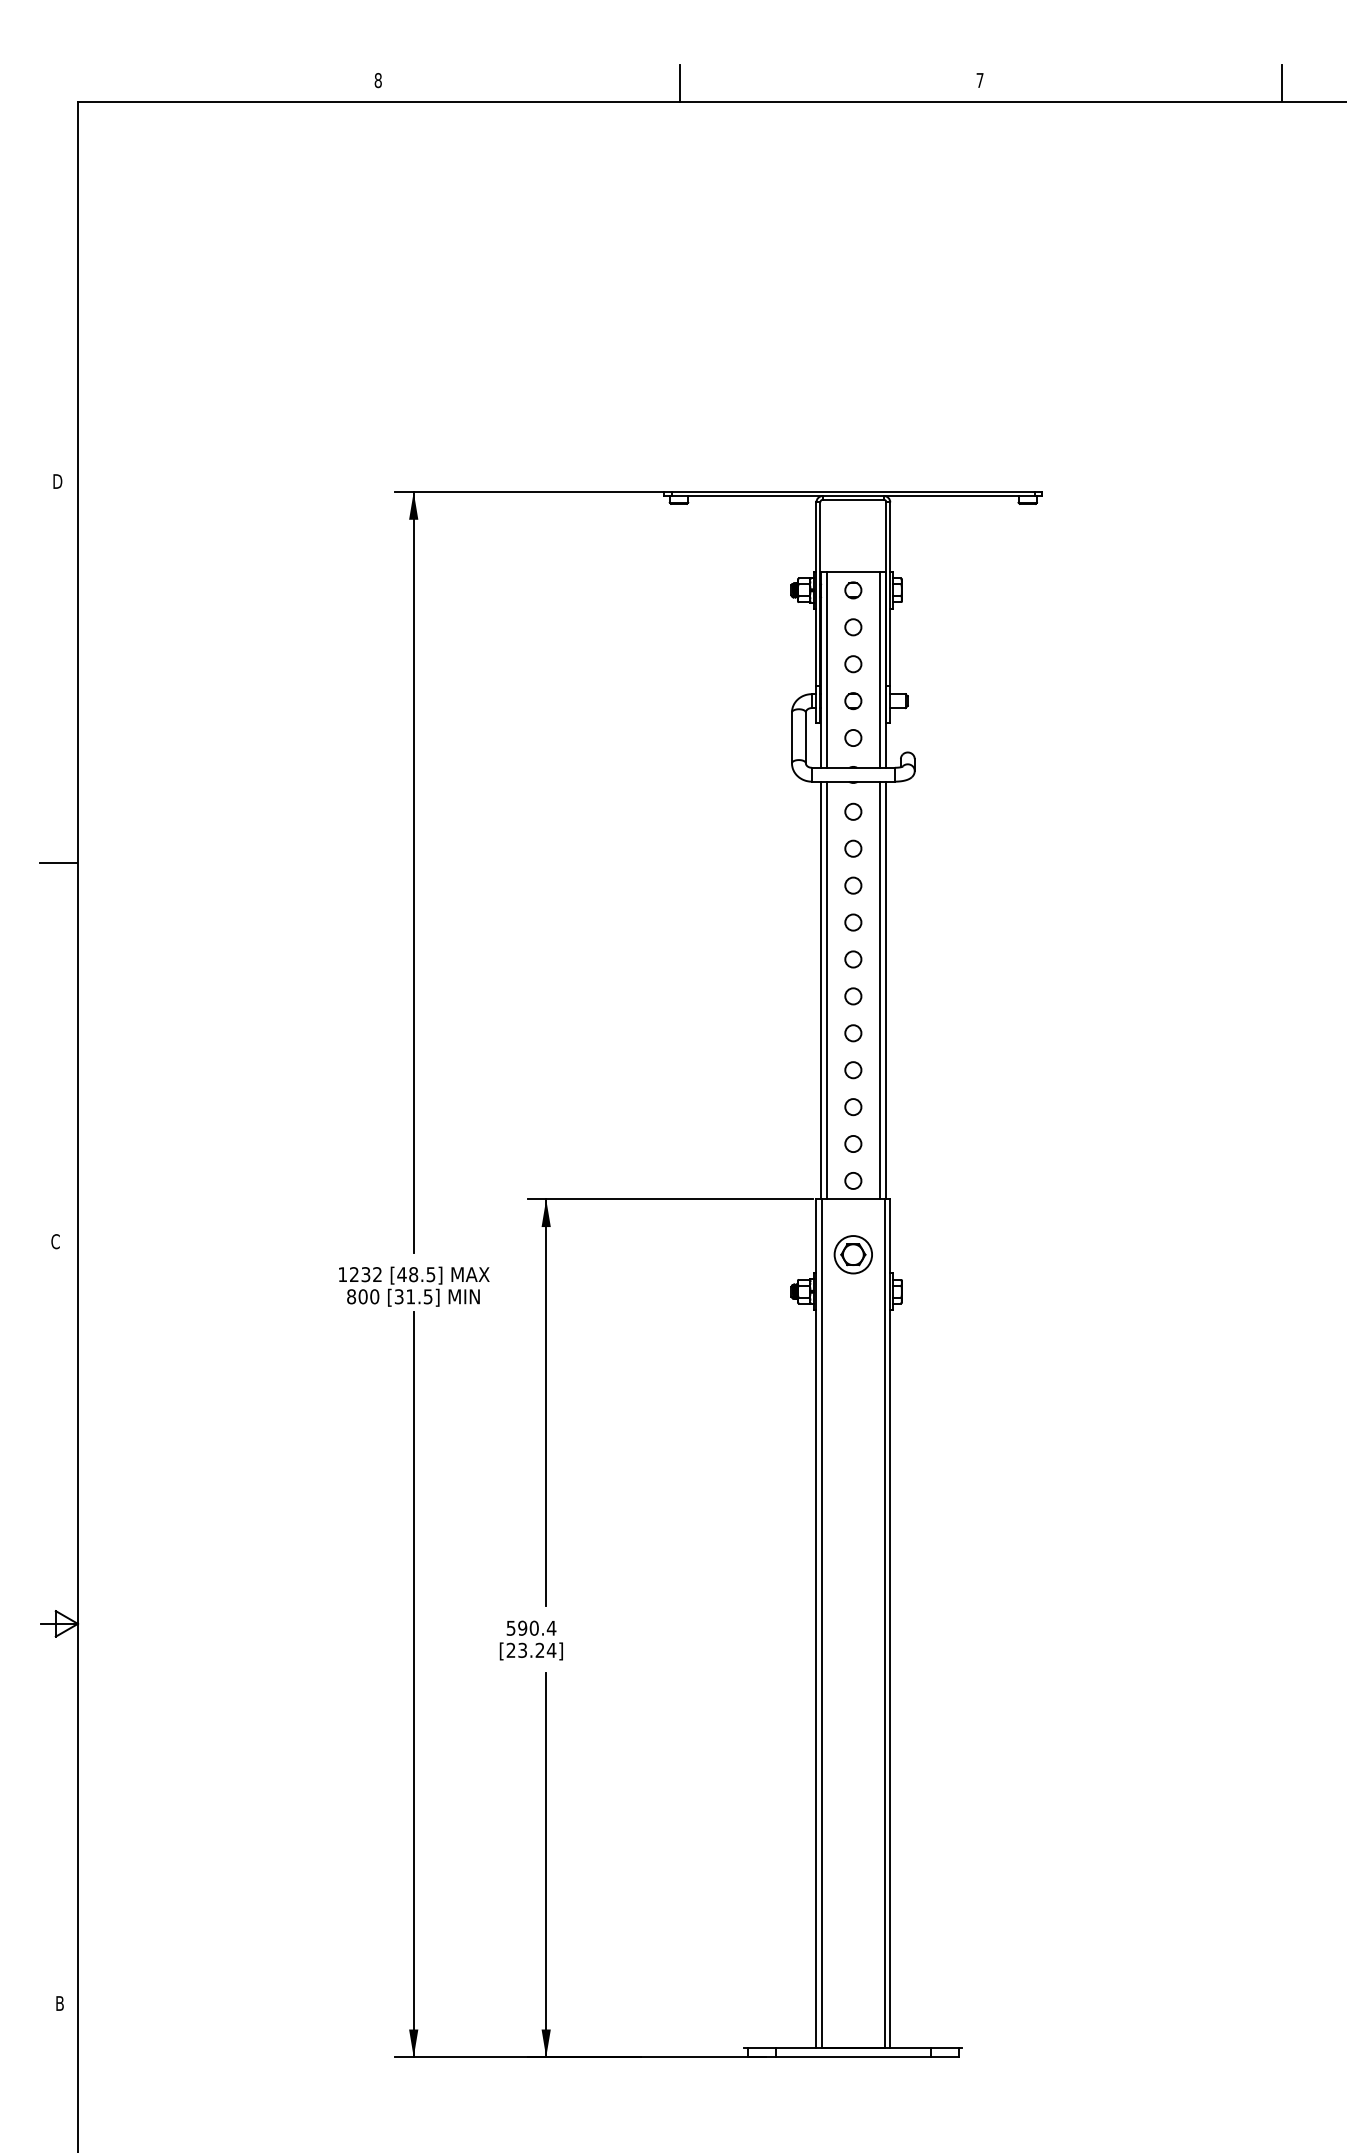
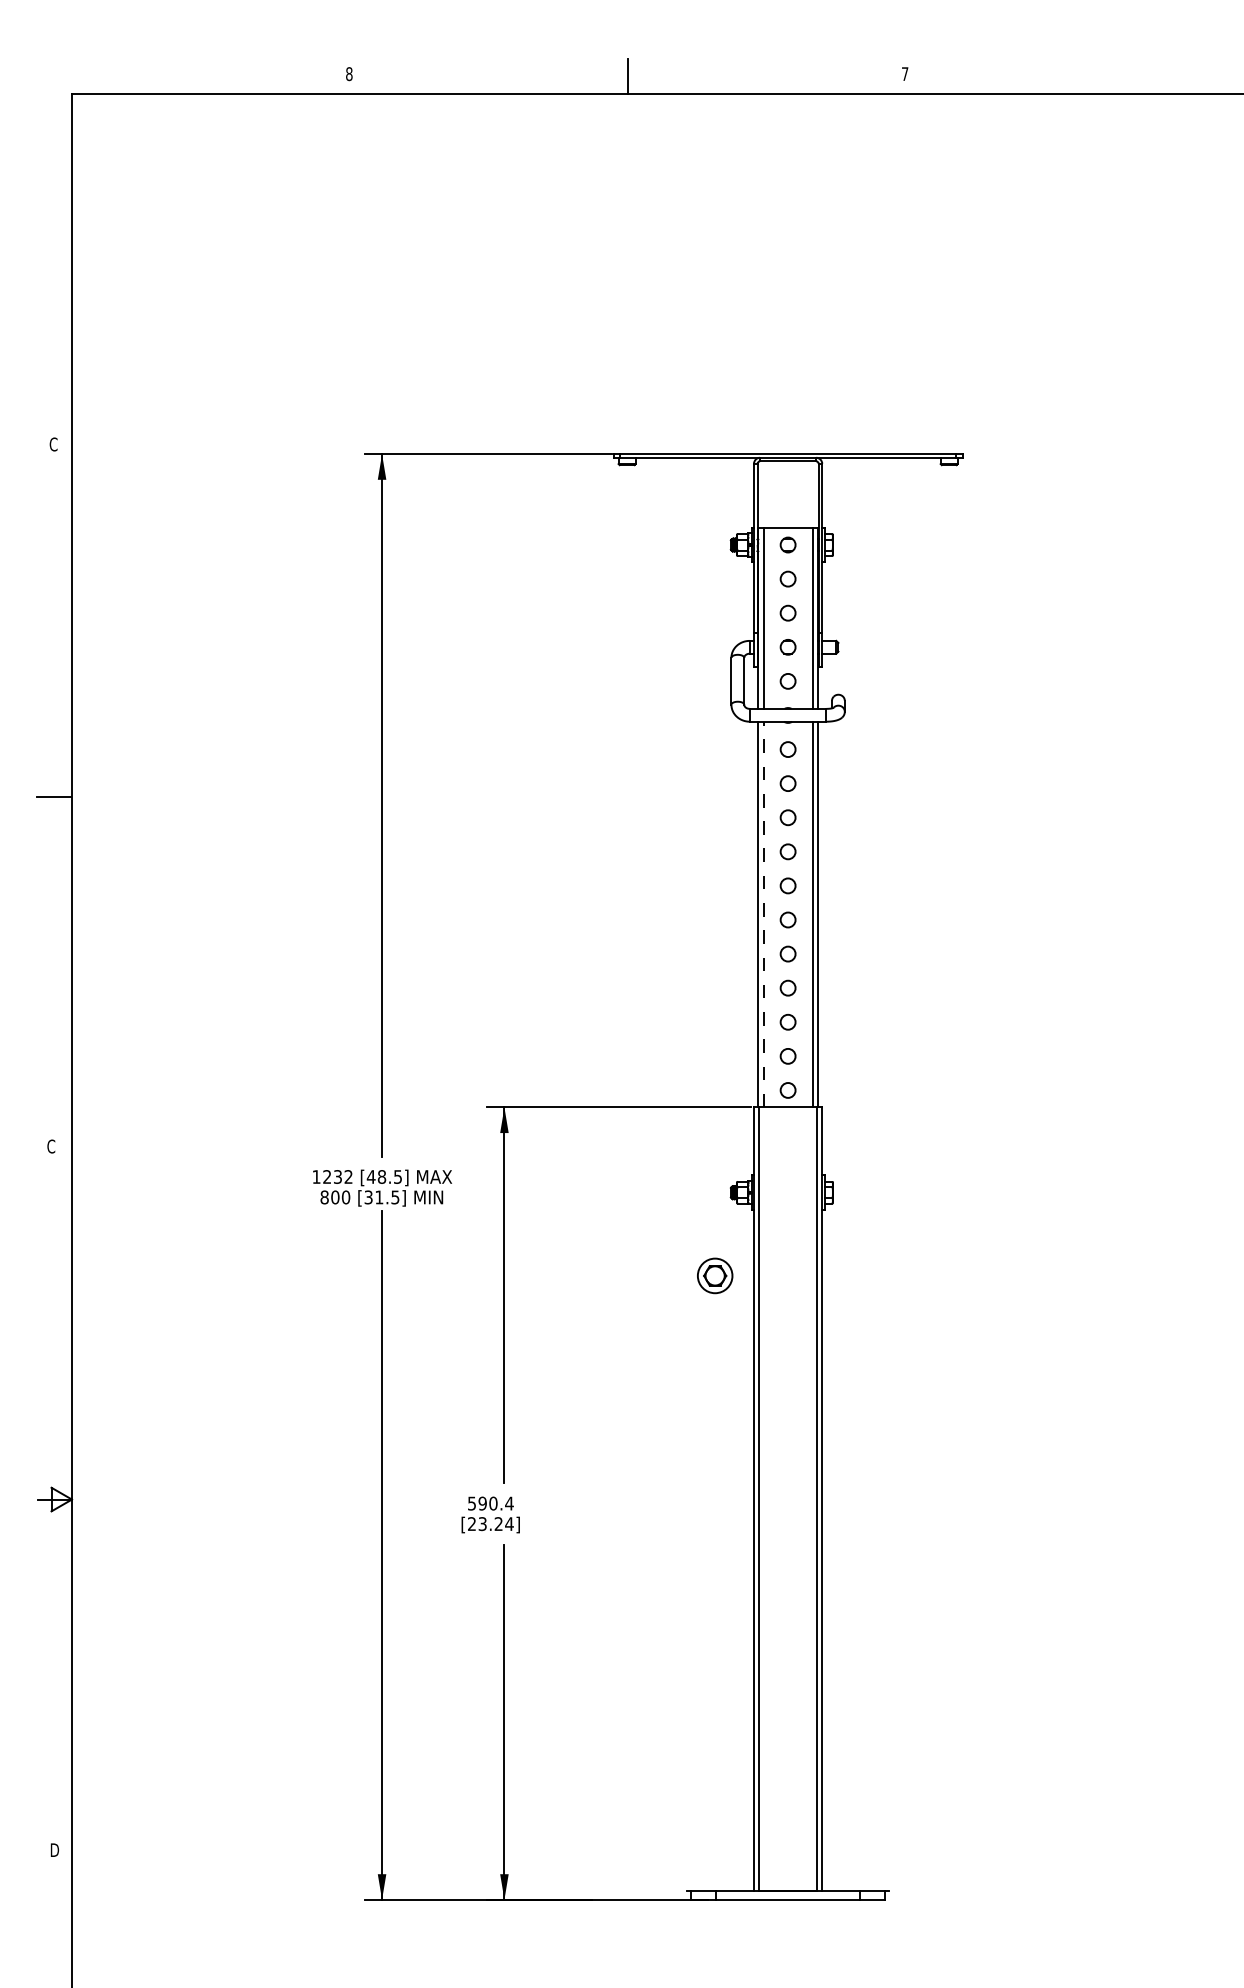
line: (1281, 82) -> (1183, 75), removed
text: (57, 481) -> (53, 444), D -> C
line: (826, 990) -> (763, 914), solid -> dashed
part: (852, 1254) -> (714, 1275), moved
text: (59, 2003) -> (54, 1850), B -> D

